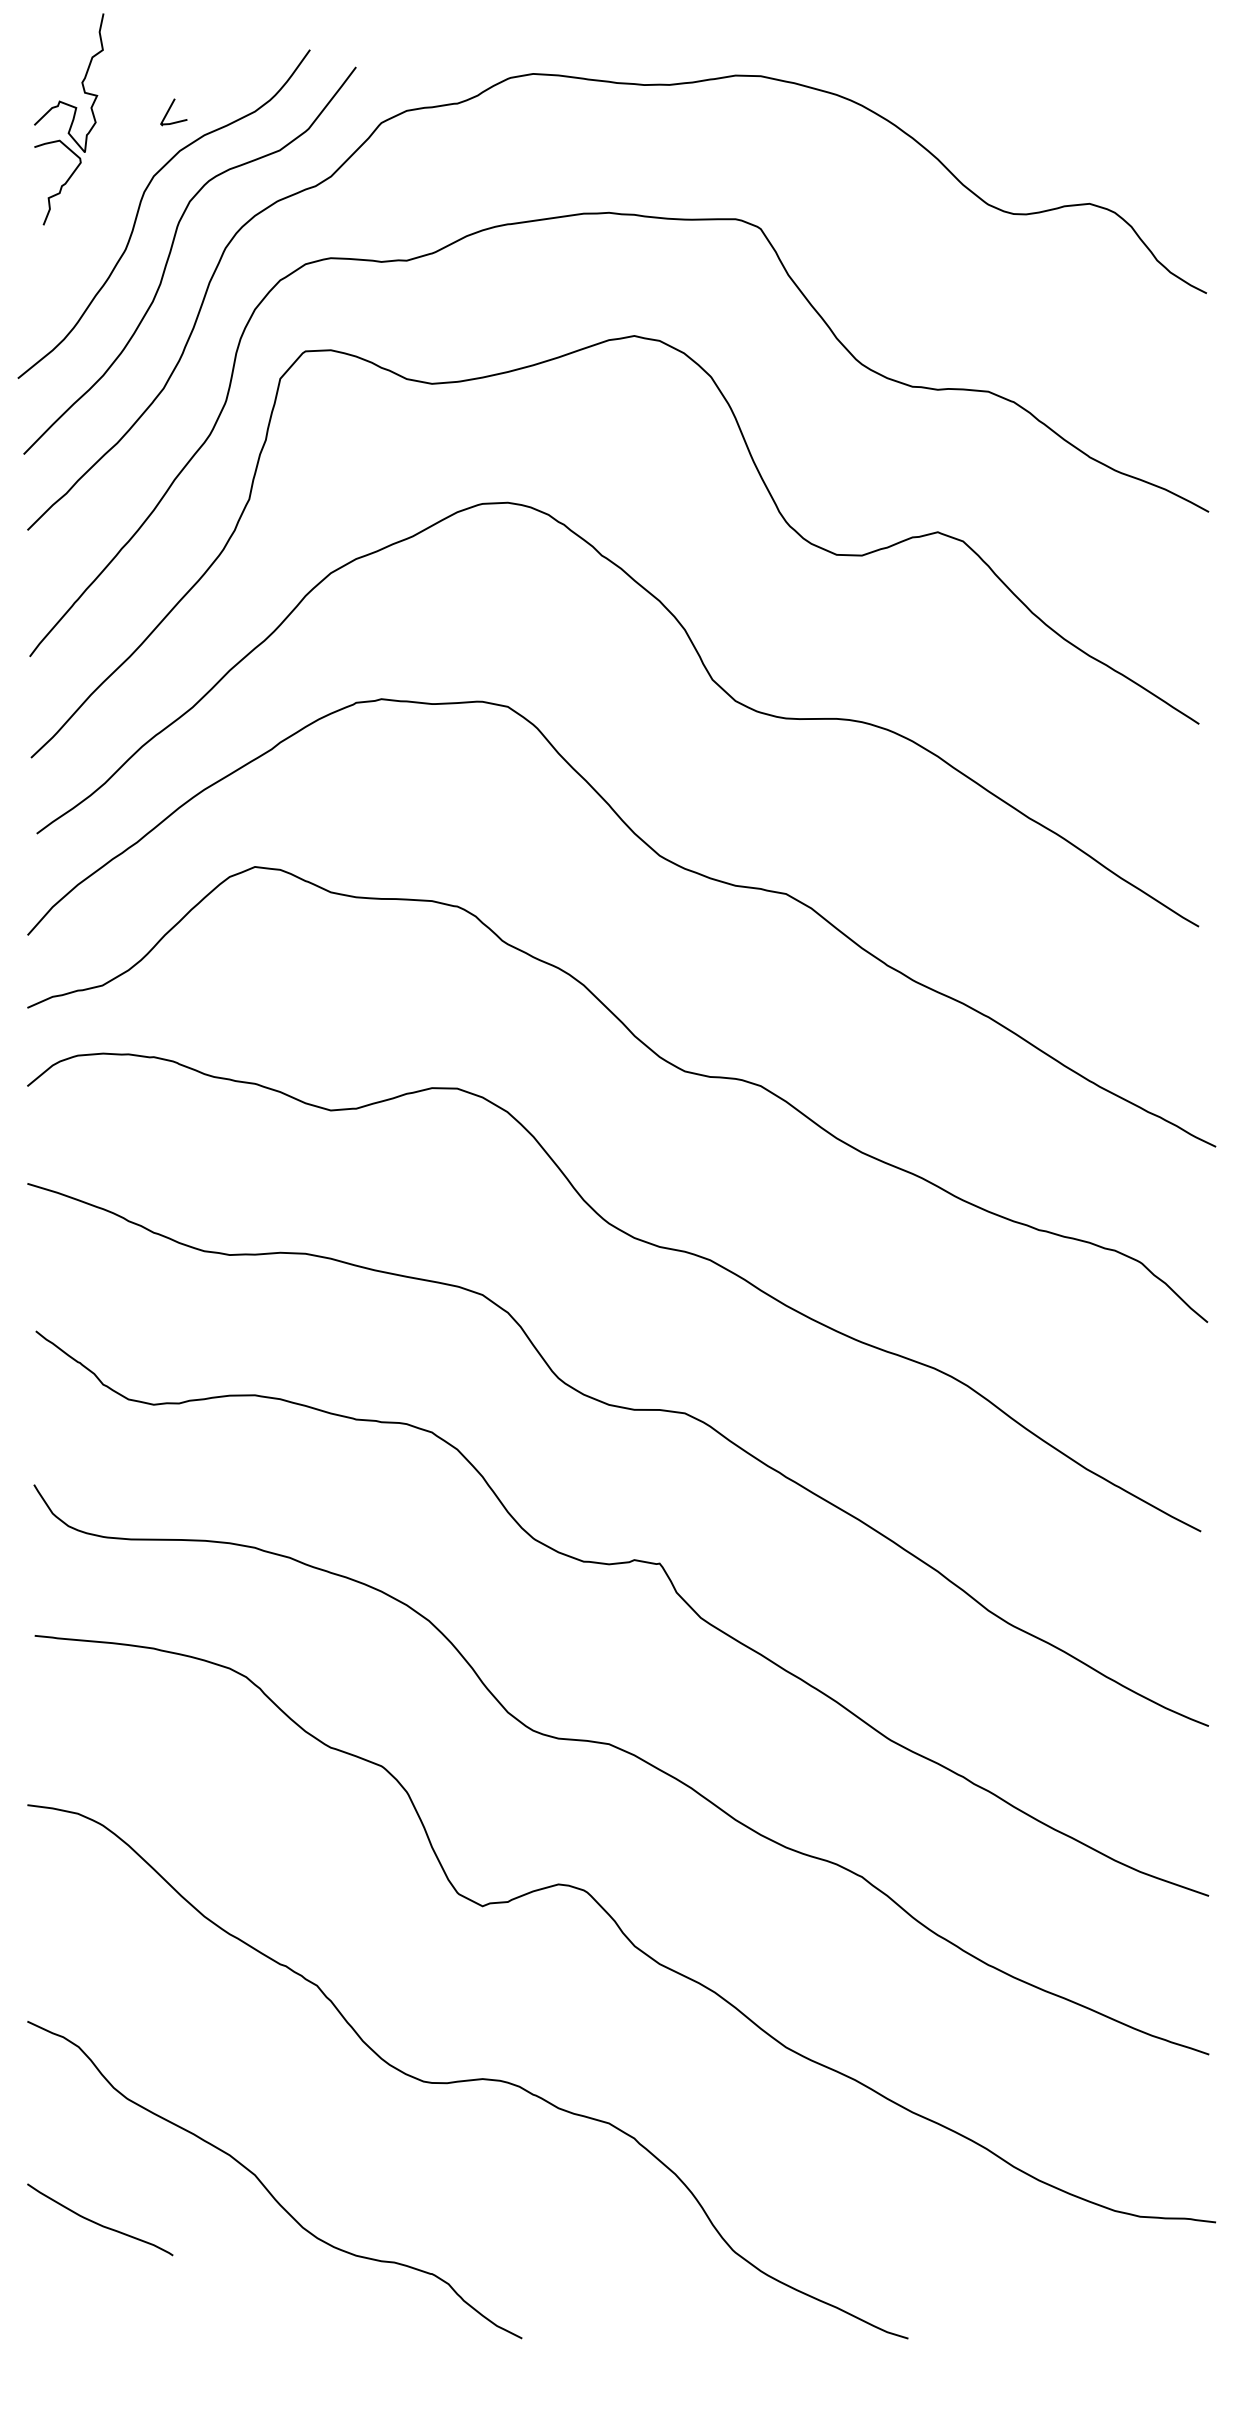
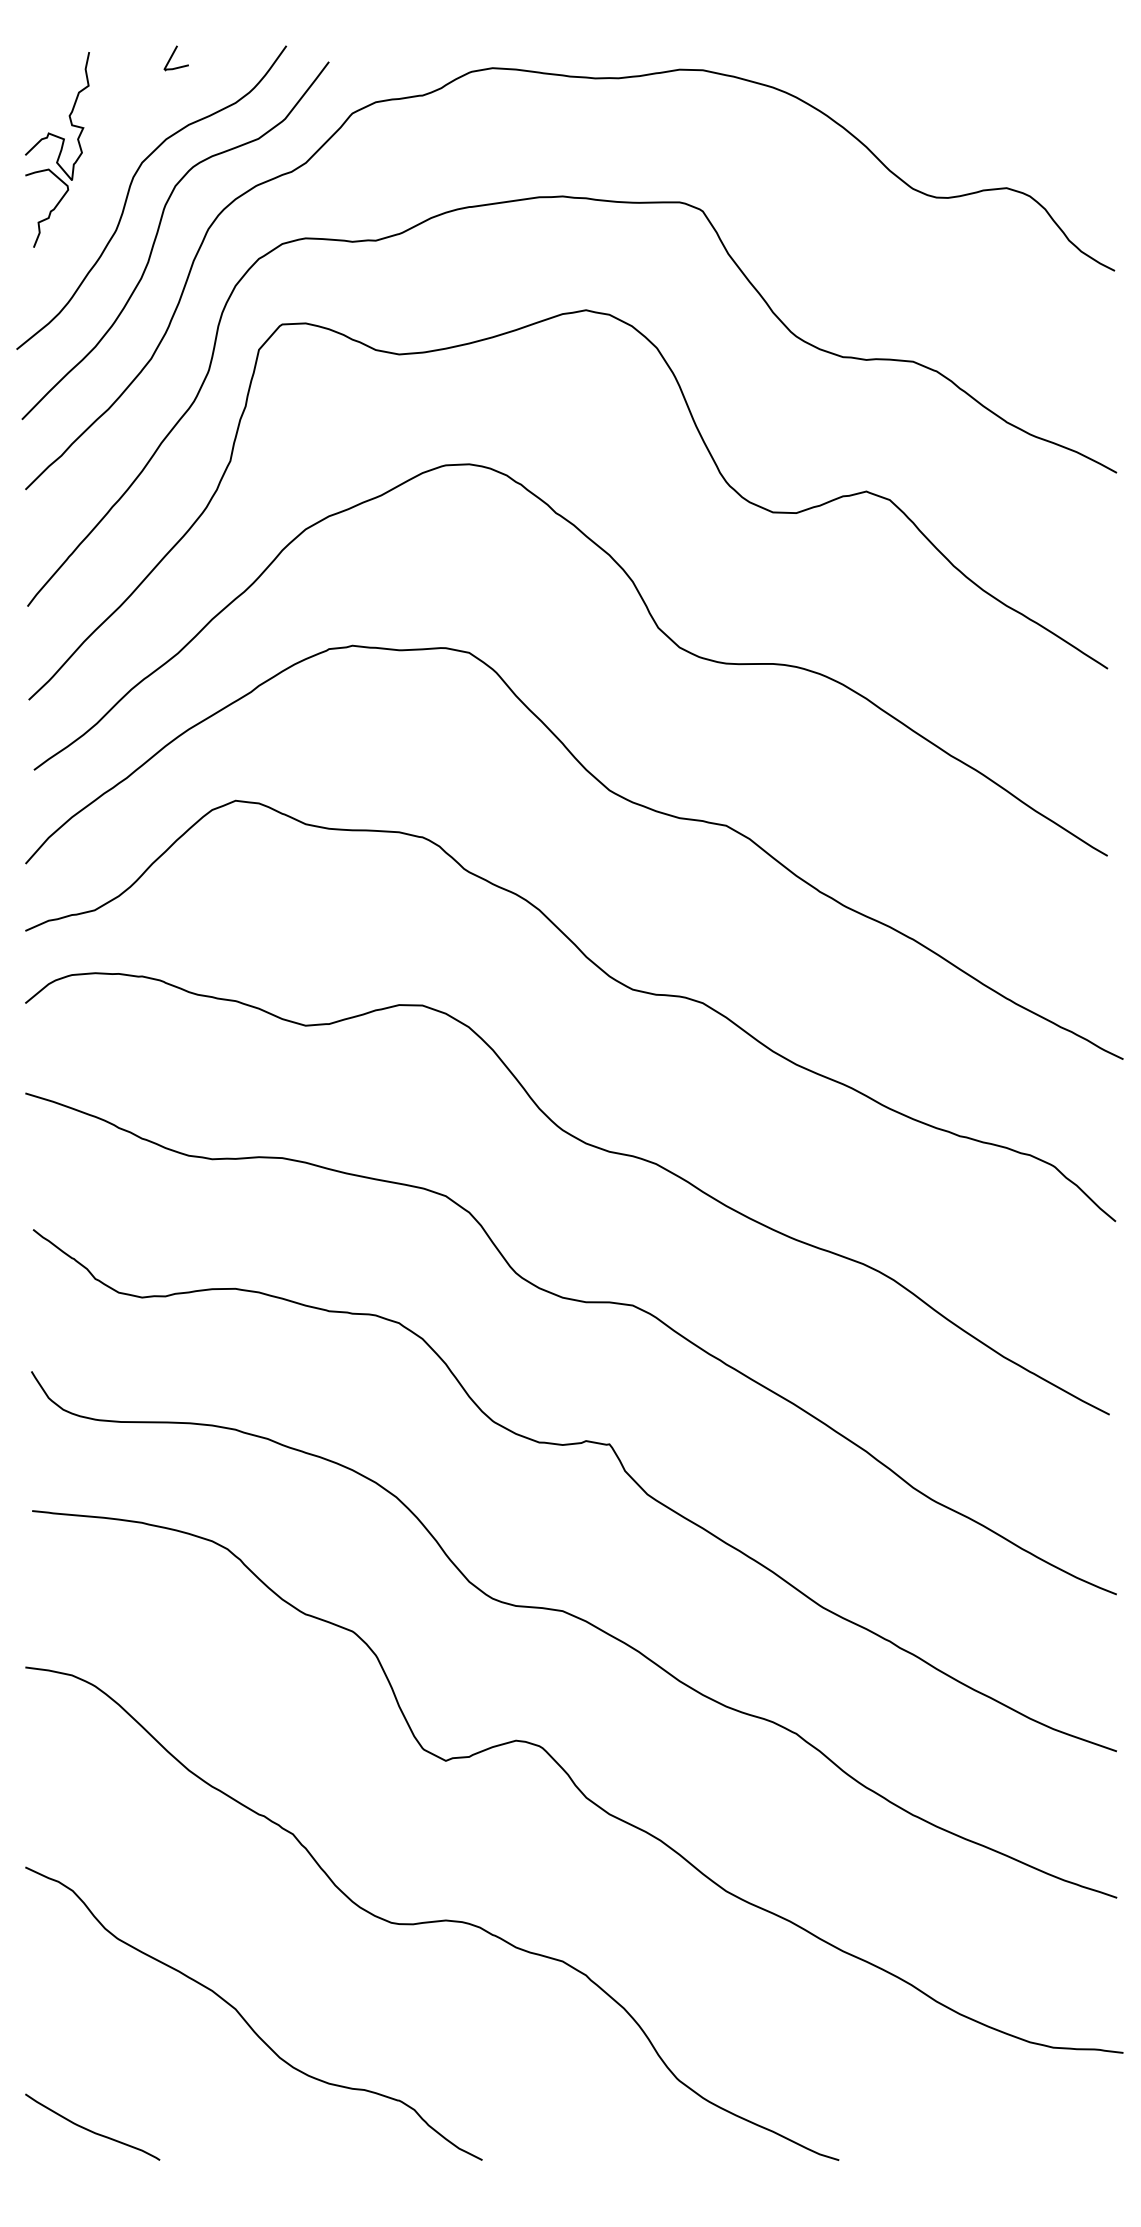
curve: (170, 109) -> (173, 55), moved
part: (69, 119) -> (57, 149), moved
curve: (99, 2223) -> (91, 2130), moved

